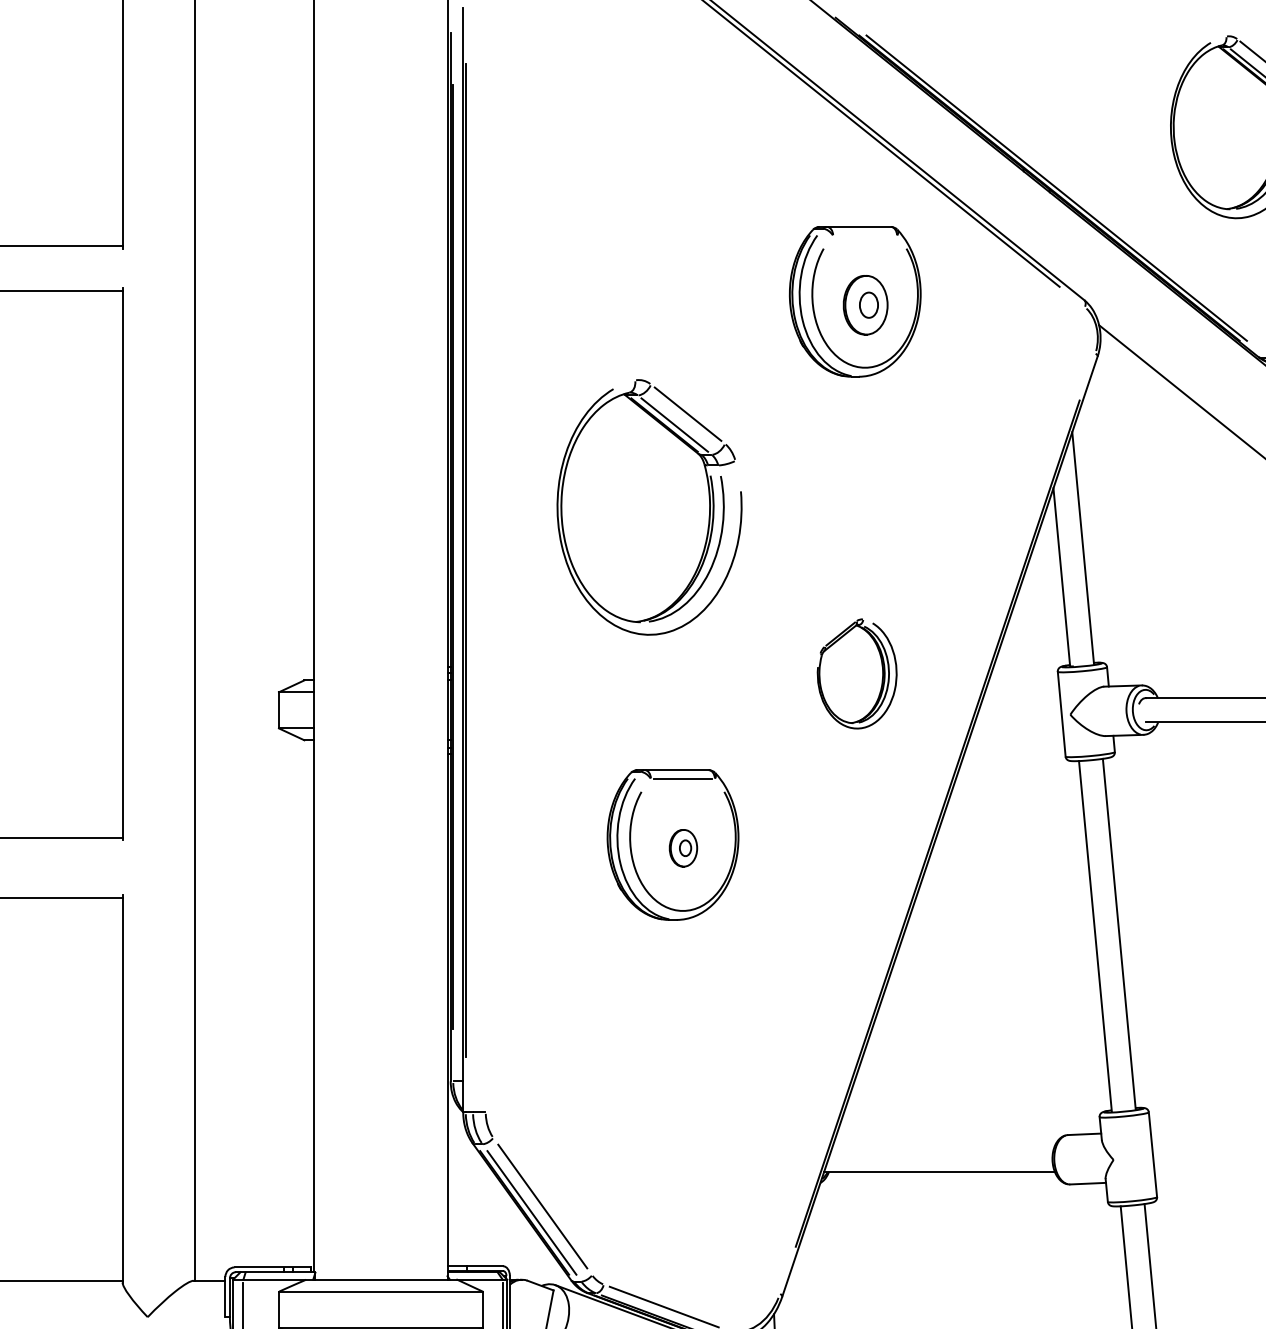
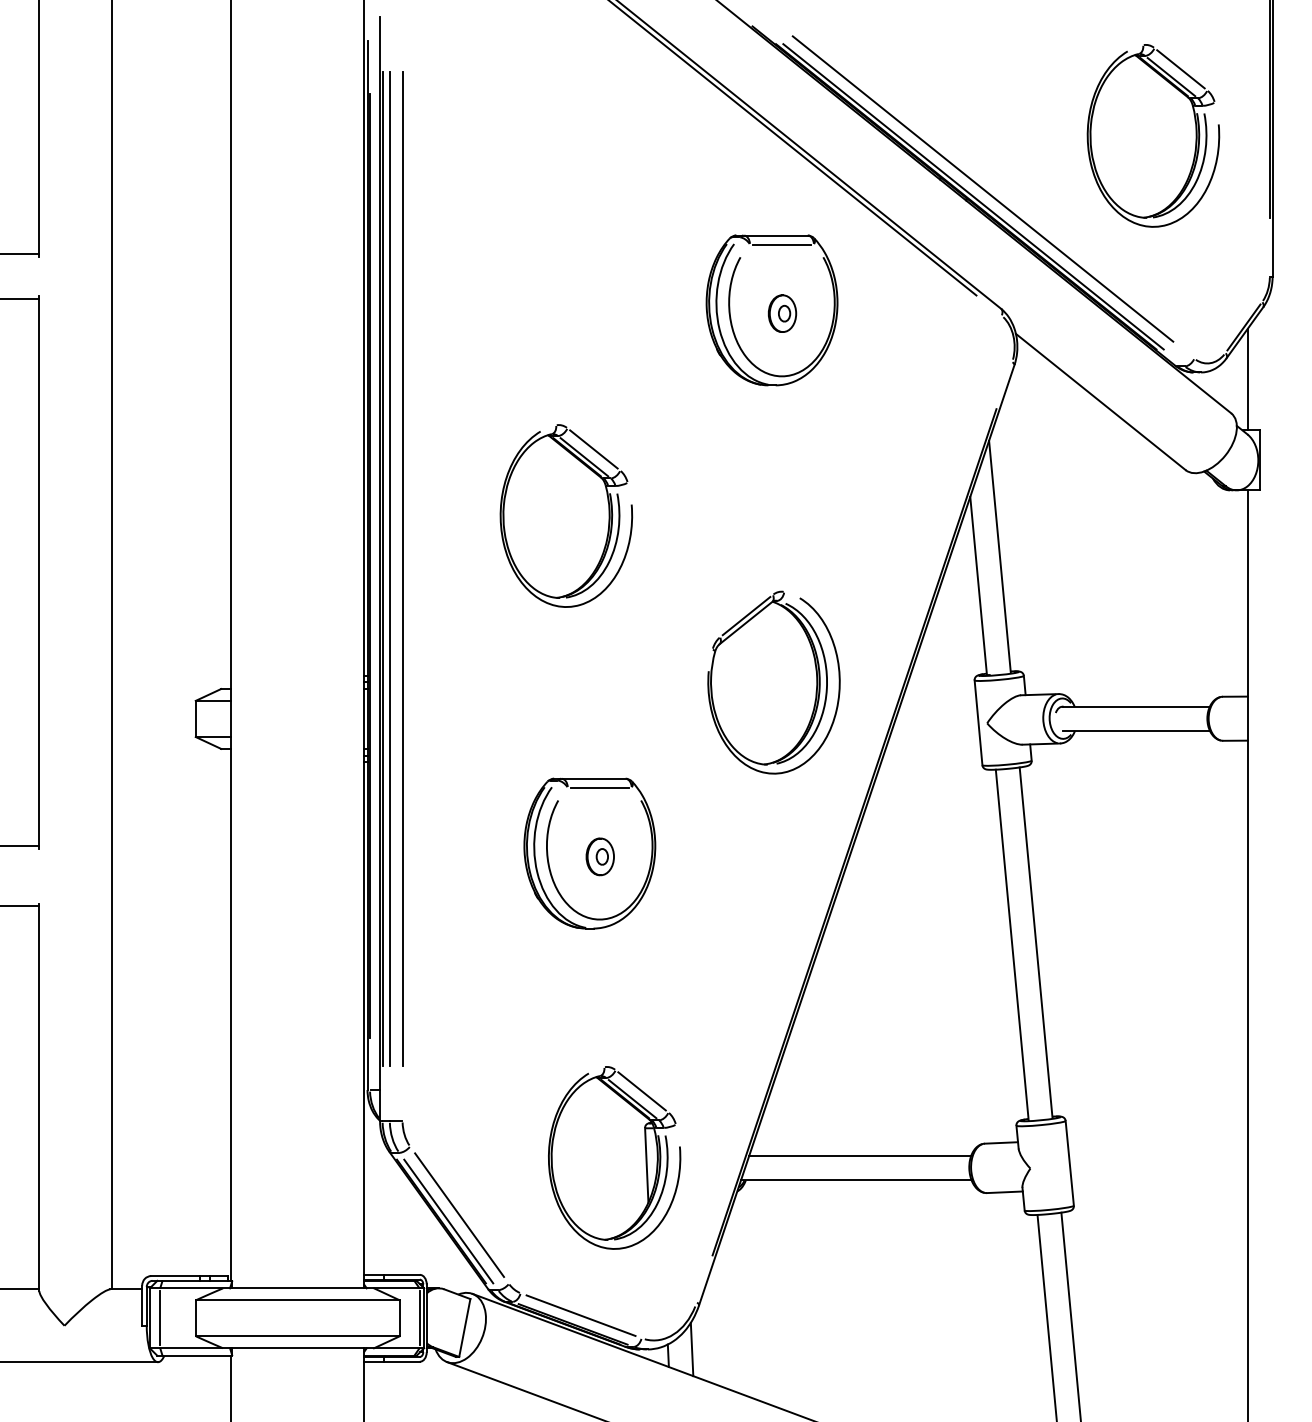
line: (1065, 179) -> (982, 188), added
line: (864, 235) -> (781, 244), added
part: (865, 304) -> (782, 313), size x0.62
part: (649, 506) -> (566, 515), size x0.71
line: (472, 559) -> (389, 568), added
line: (485, 559) -> (402, 568), added
part: (856, 673) -> (773, 682), size x1.67
line: (943, 1147) -> (860, 1156), added
part: (697, 1148) -> (614, 1157), added

